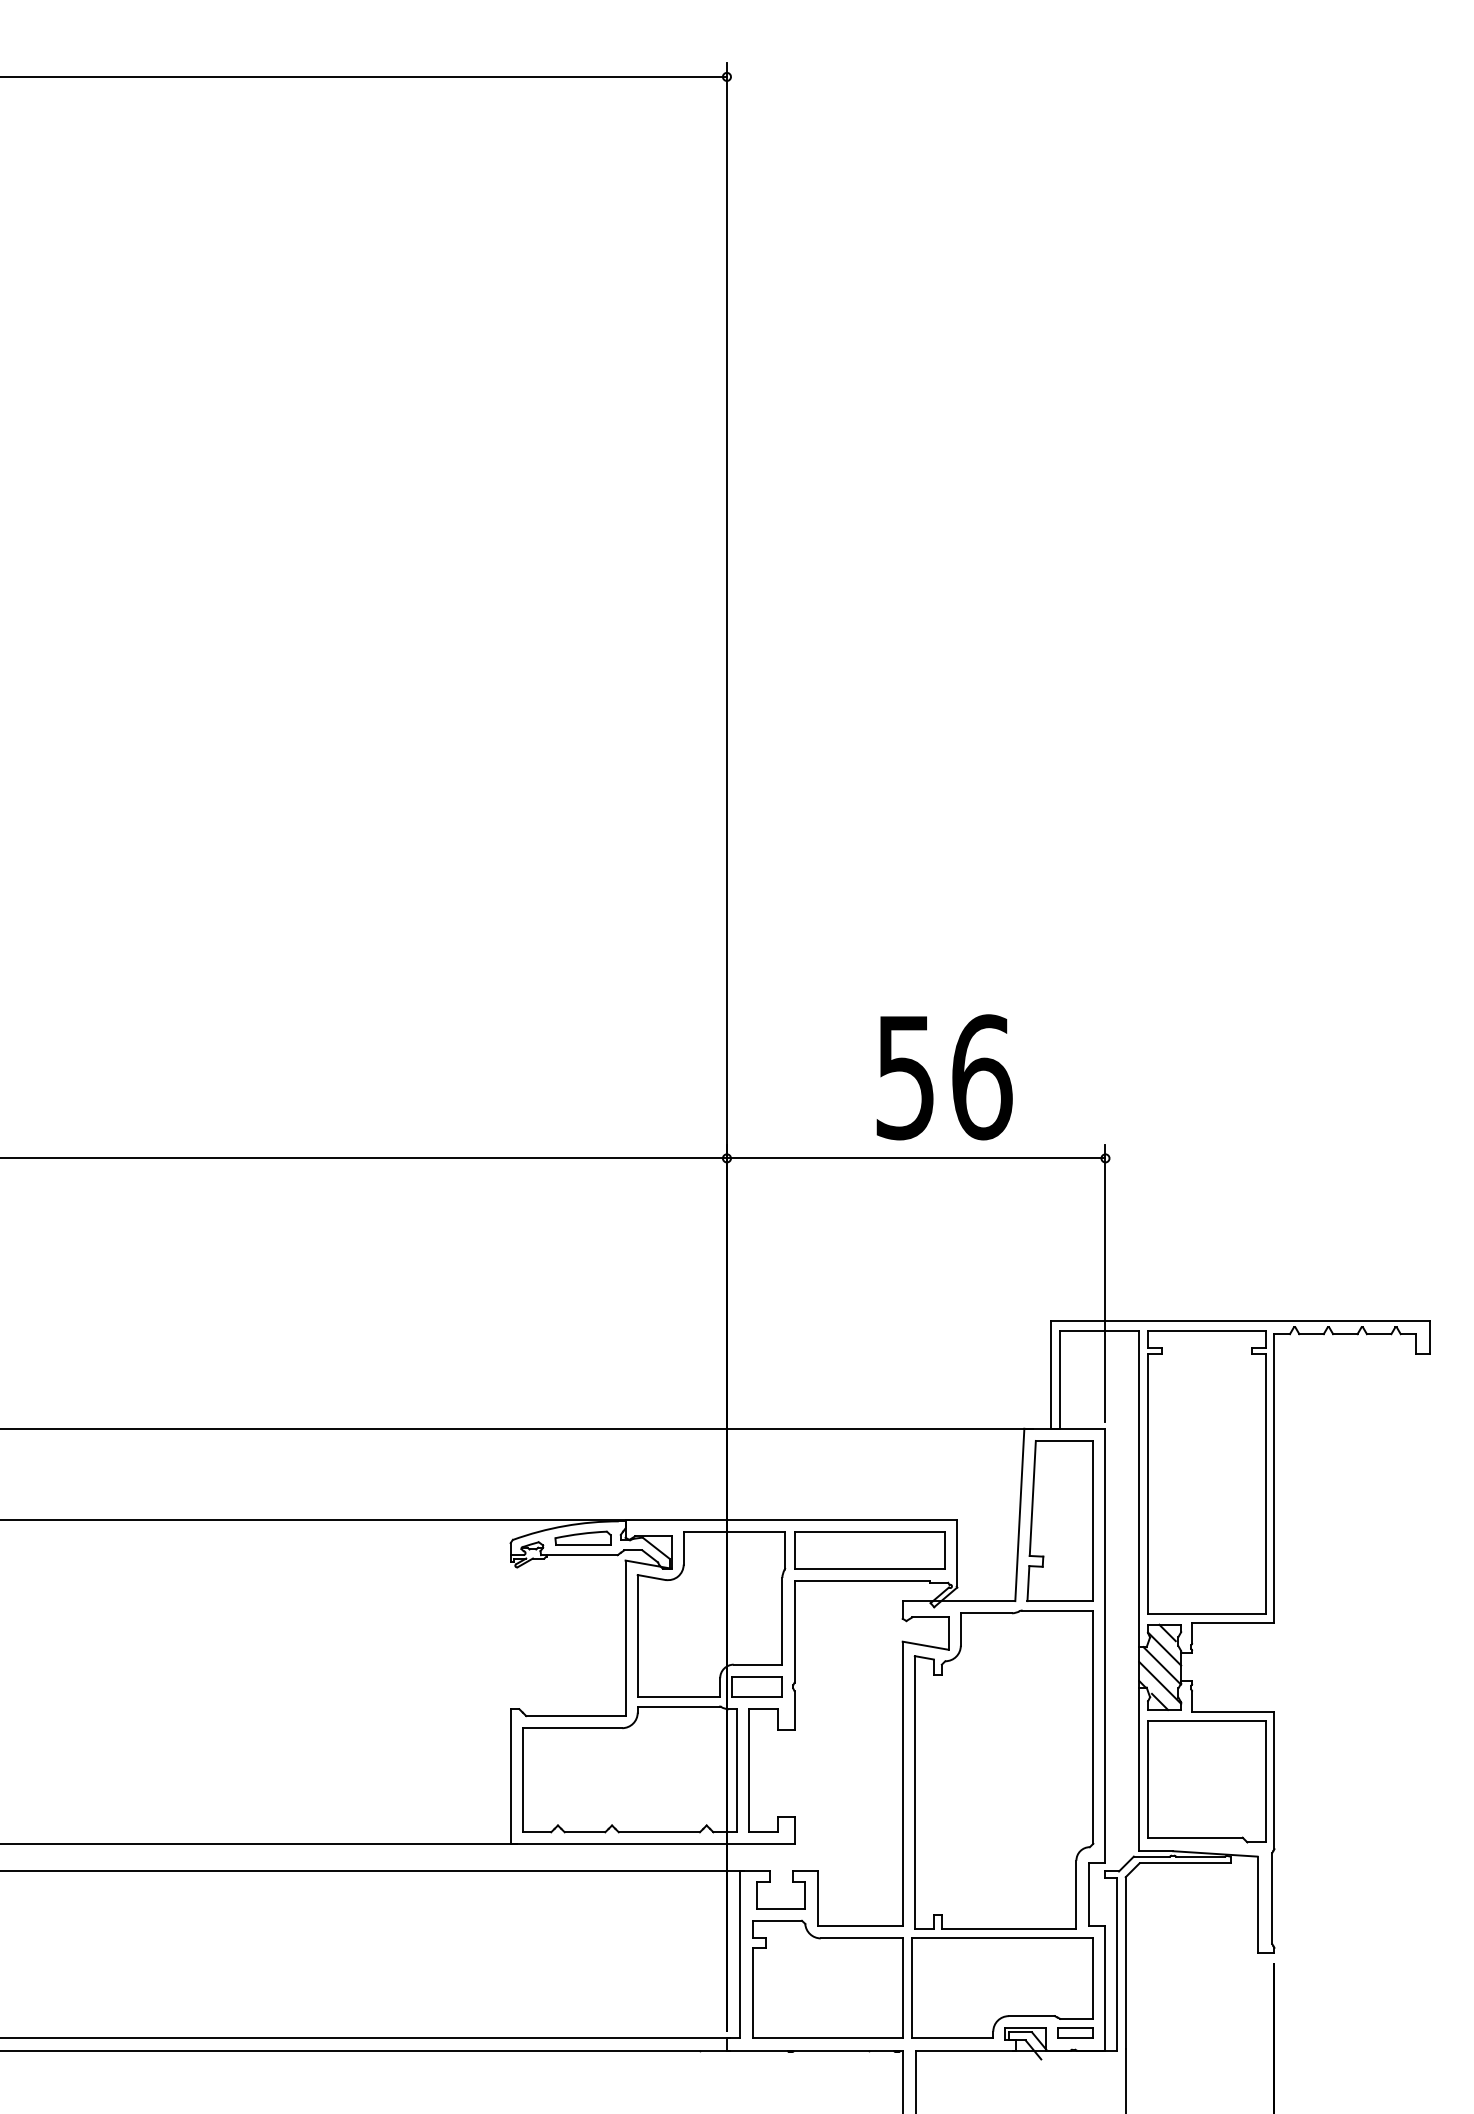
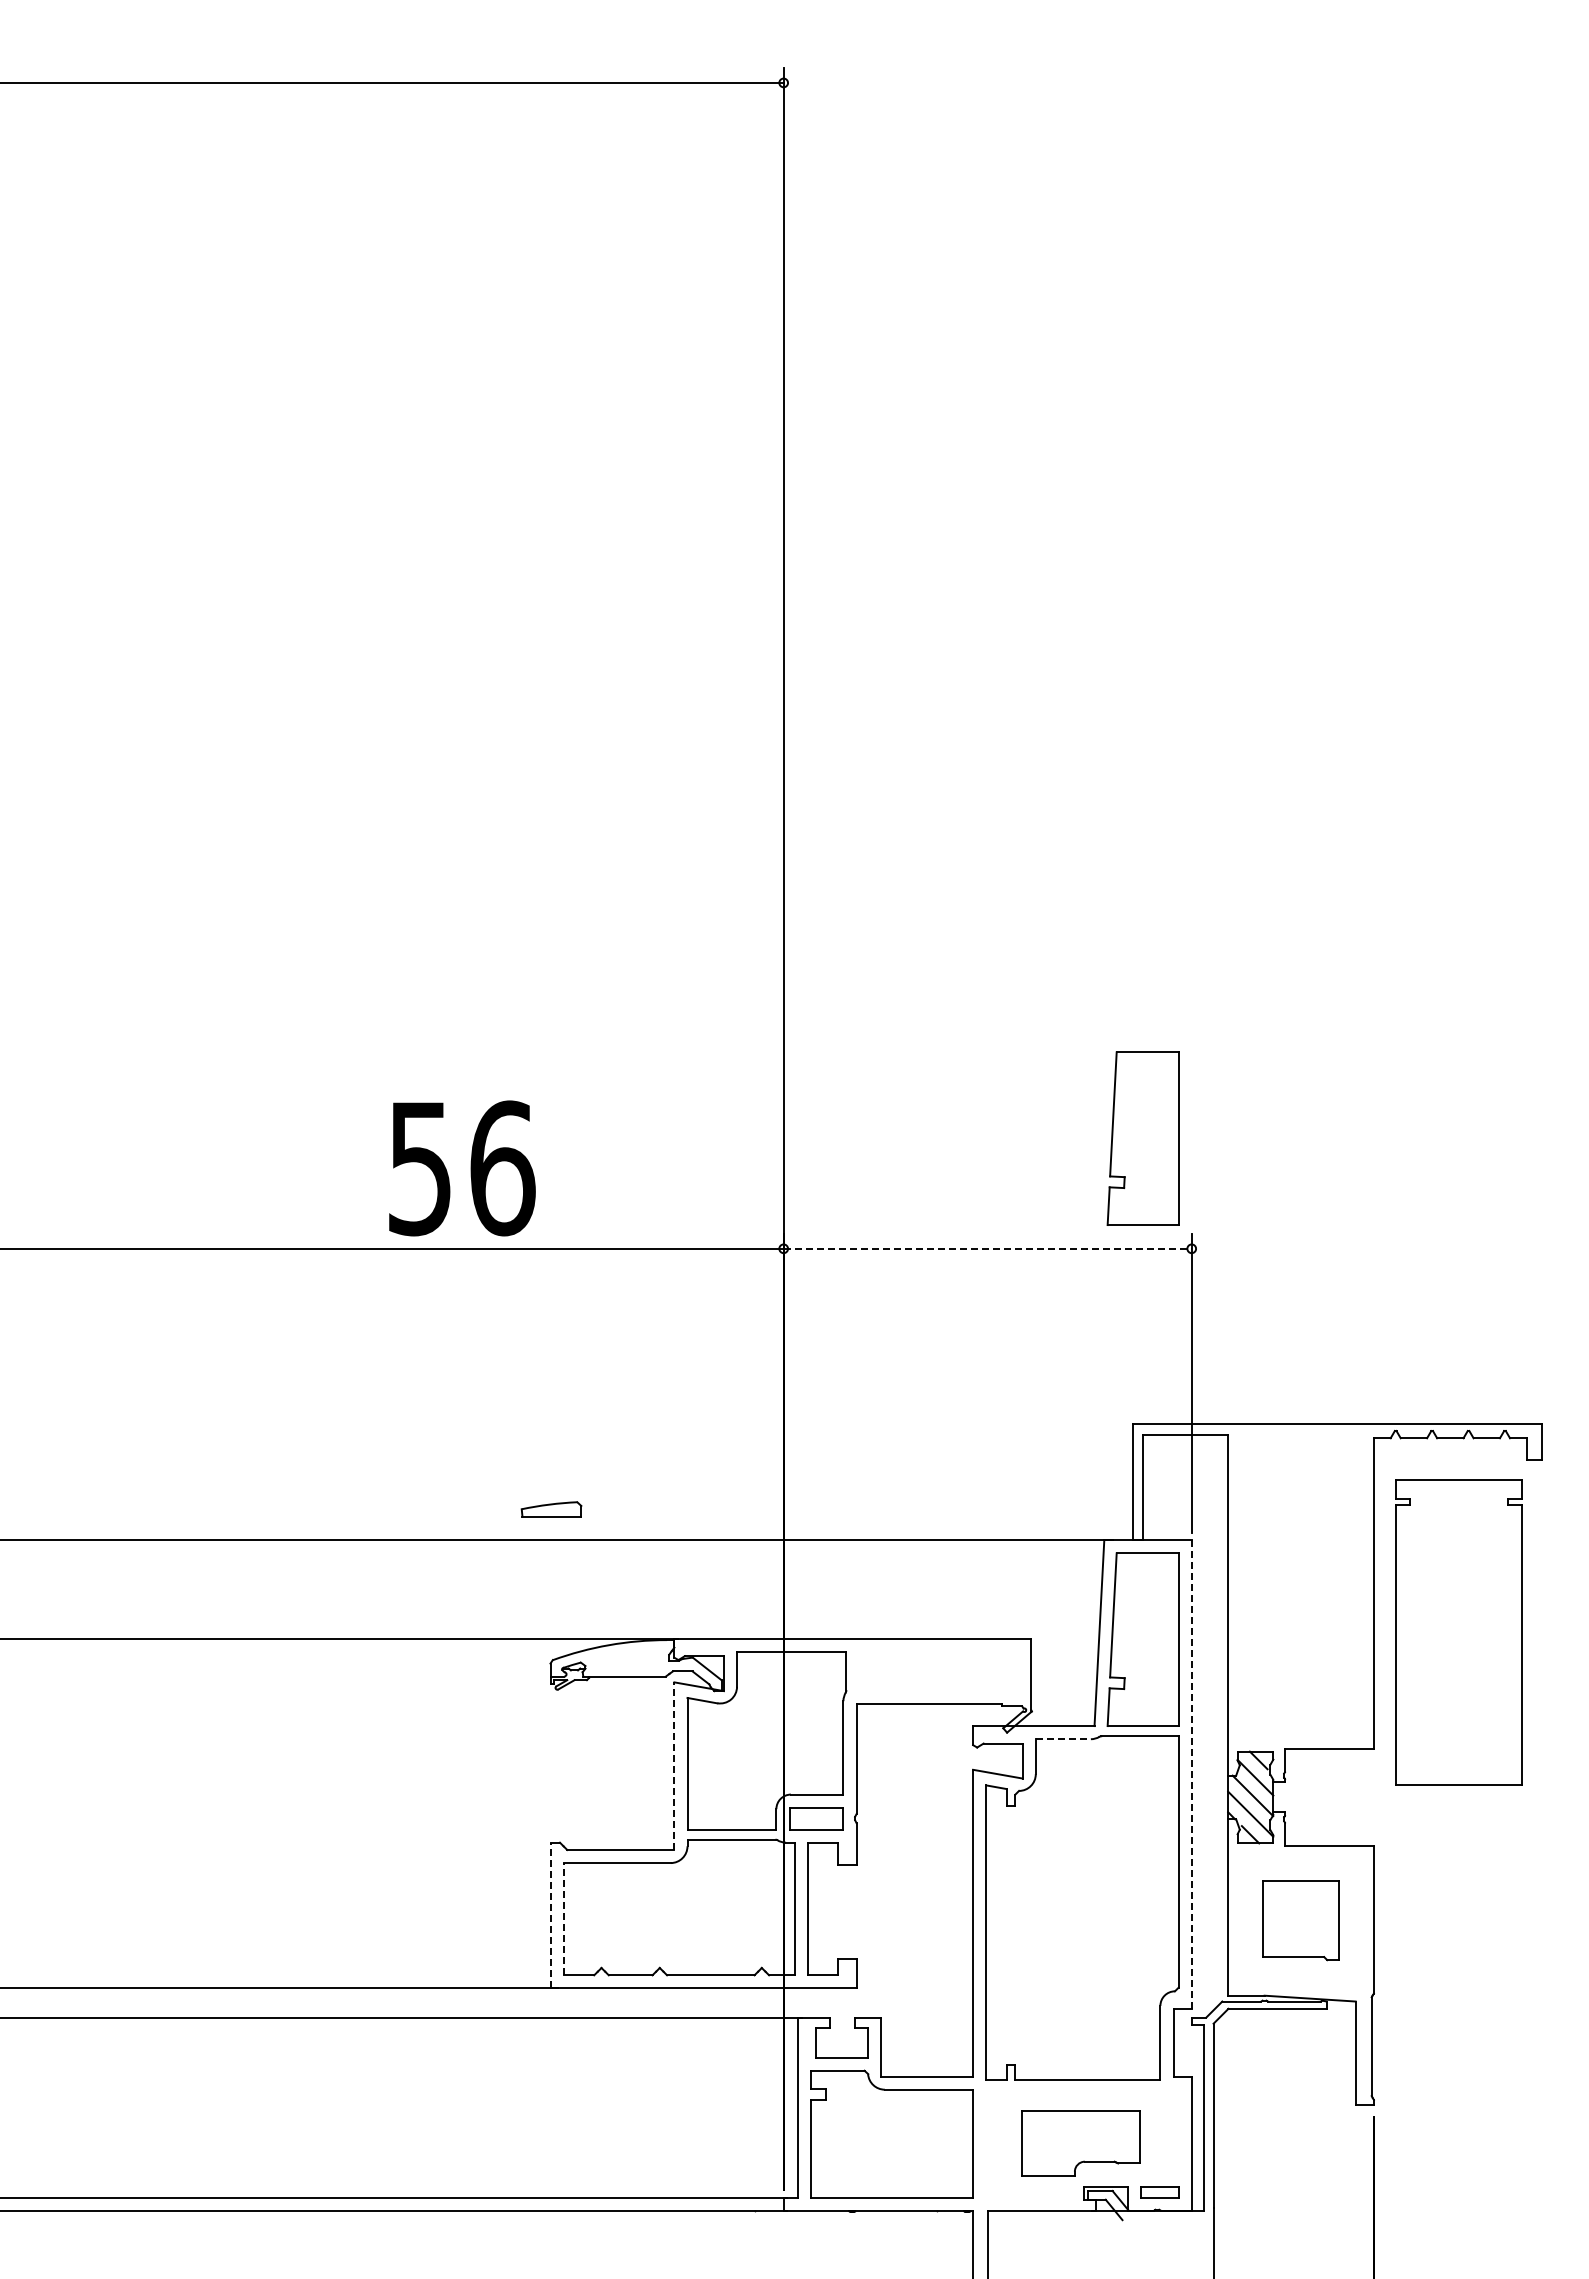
part: (1059, 1056) -> (1142, 1138), added
text: (944, 1077) -> (462, 1168), moved
line: (916, 1158) -> (988, 1248), solid -> dashed
part: (1206, 1472) -> (1458, 1632), moved
part: (583, 1538) -> (551, 1509), moved
part: (869, 1550) -> (937, 1671), removed
line: (986, 1613) -> (1063, 1739), solid -> dashed
line: (625, 1638) -> (674, 1766), solid -> dashed
line: (1105, 1646) -> (1191, 1774), solid -> dashed
line: (510, 1776) -> (550, 1915), solid -> dashed
line: (522, 1779) -> (563, 1918), solid -> dashed
part: (1206, 1781) -> (1300, 1920), size x0.6
part: (1002, 1988) -> (1080, 2143), size x0.6

